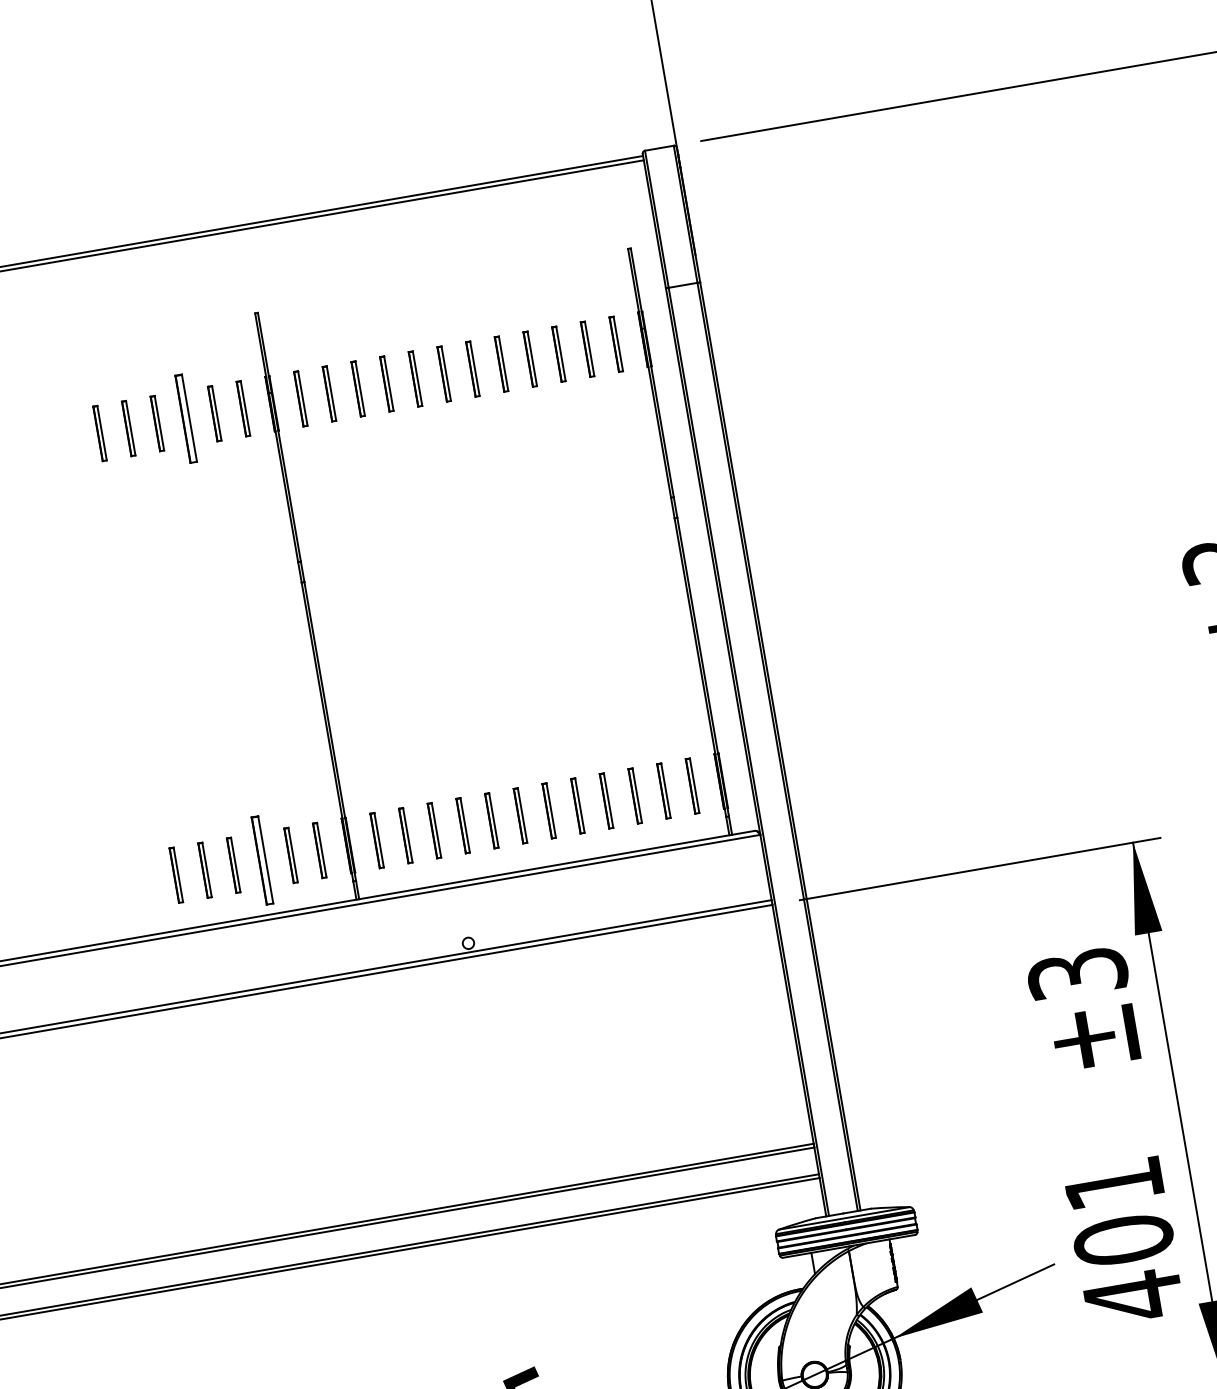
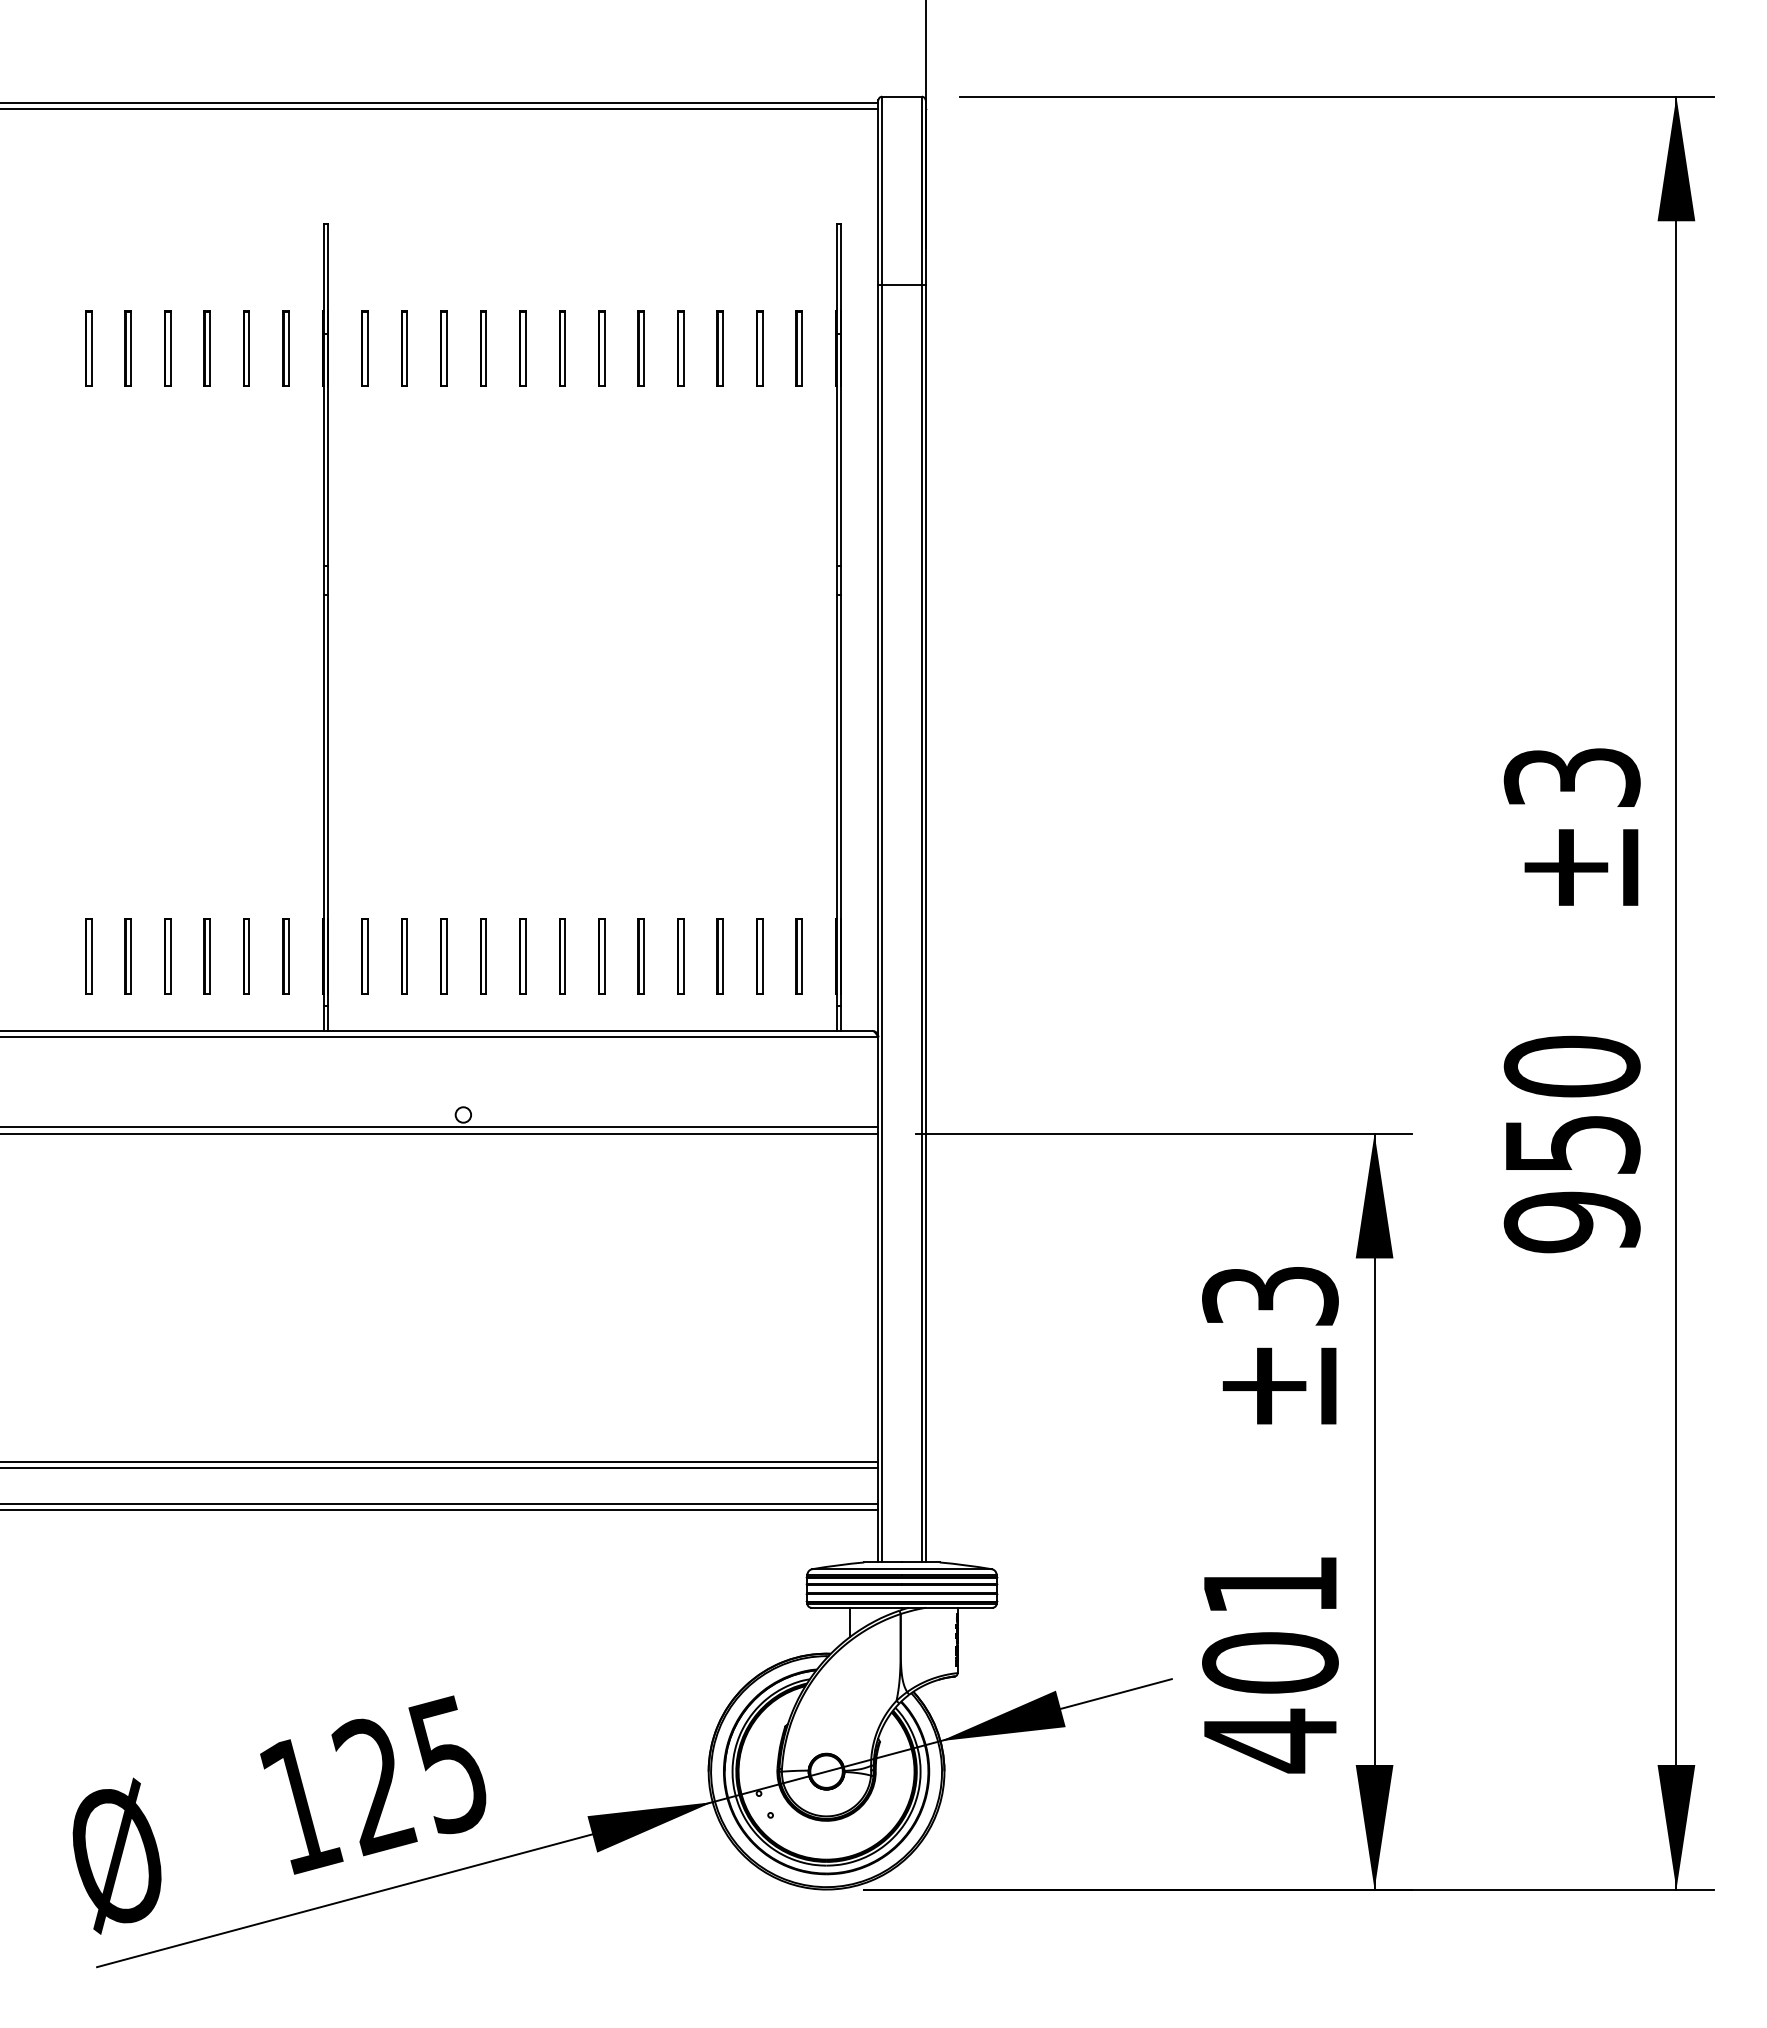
part: (185, 418) -> (206, 348), size x0.62
part: (261, 860) -> (206, 956), size x0.62

